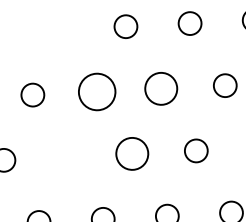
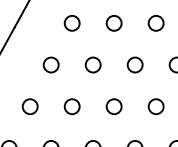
circle: (60, 30) -> (71, 23), added
circle: (160, 88) -> (134, 64), size x0.71
circle: (95, 91) -> (92, 64), size x0.62
circle: (131, 153) -> (113, 106), size x0.71
circle: (66, 156) -> (71, 106), added

